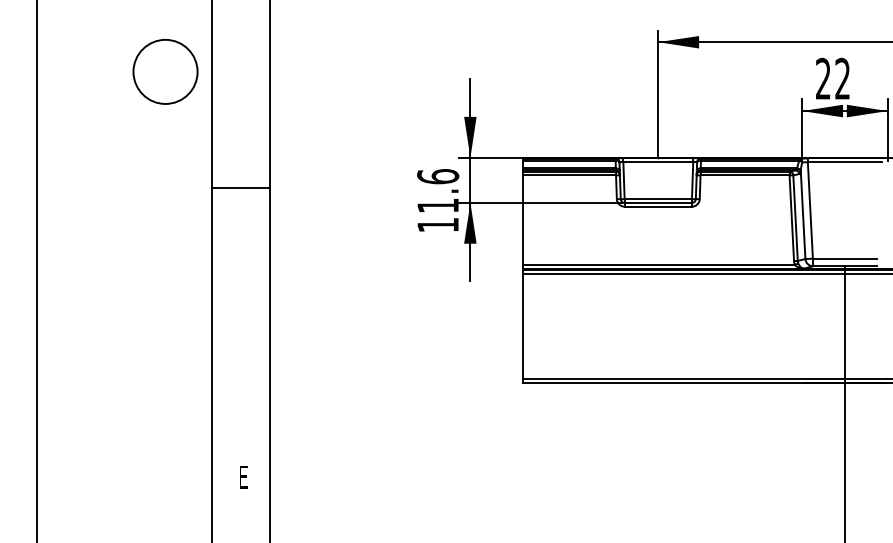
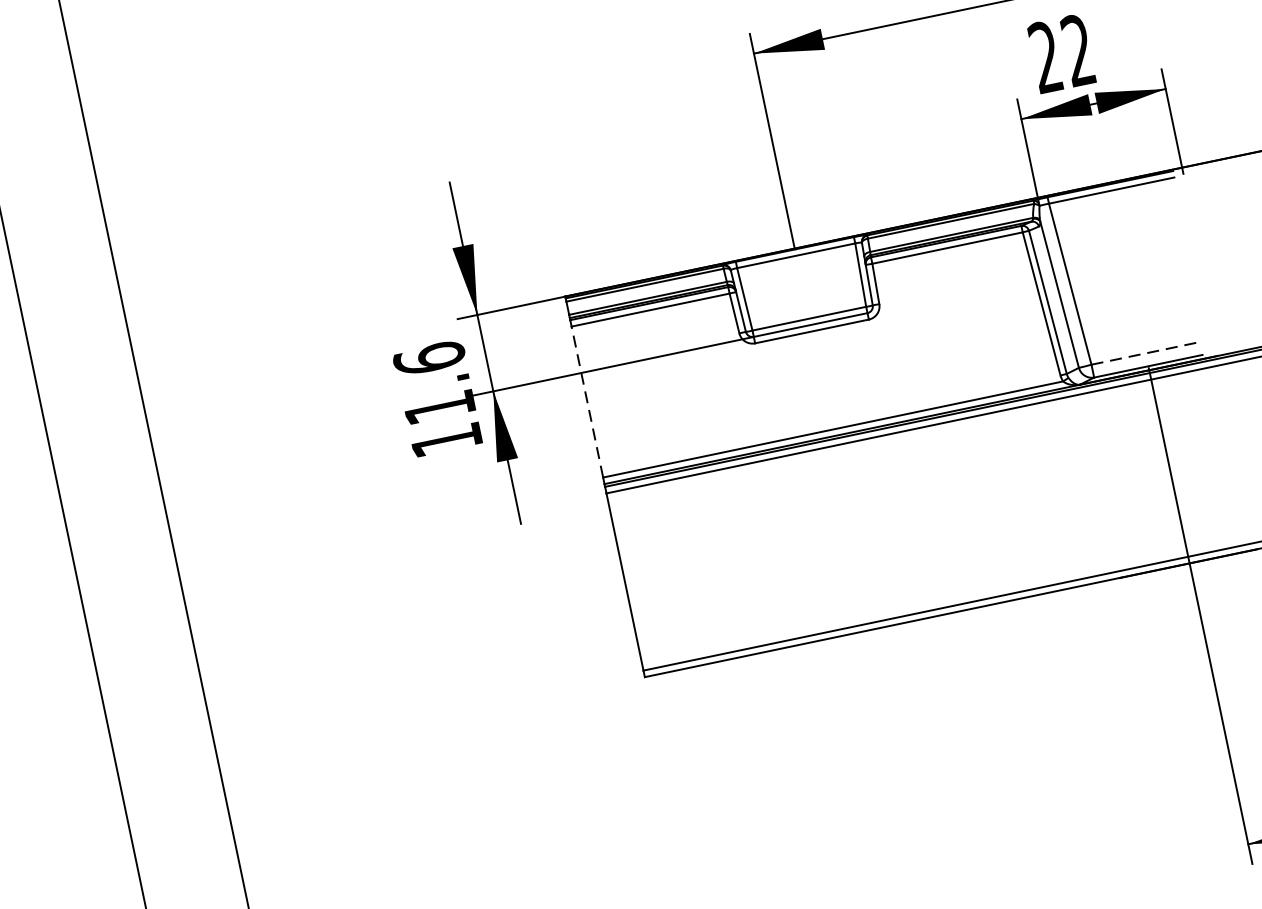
line: (241, 188) -> (101, 447), removed
line: (522, 220) -> (587, 402), solid -> dashed
line: (845, 258) -> (1146, 352), solid -> dashed

